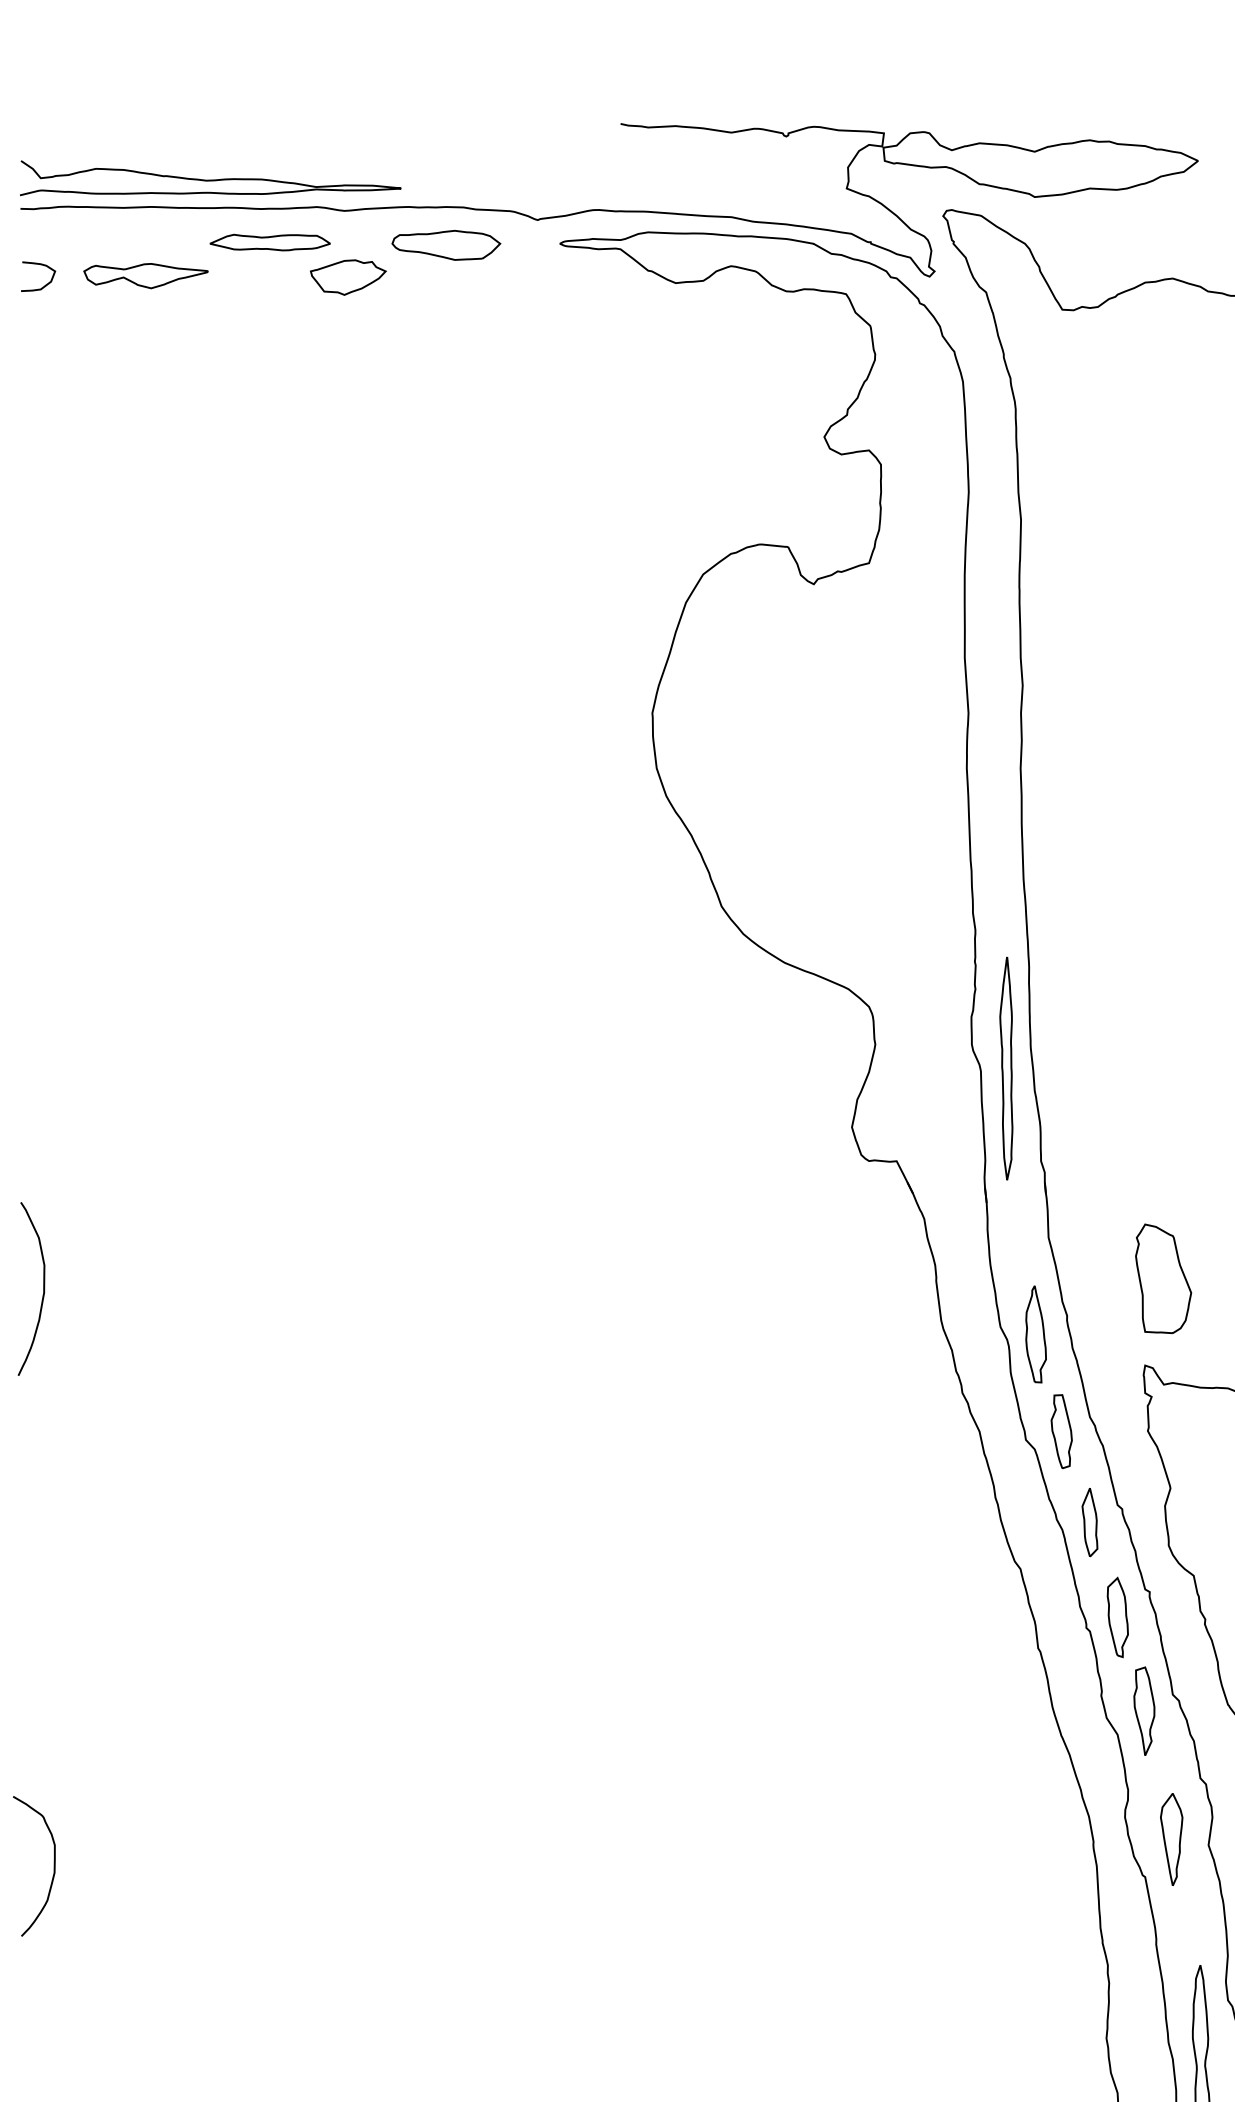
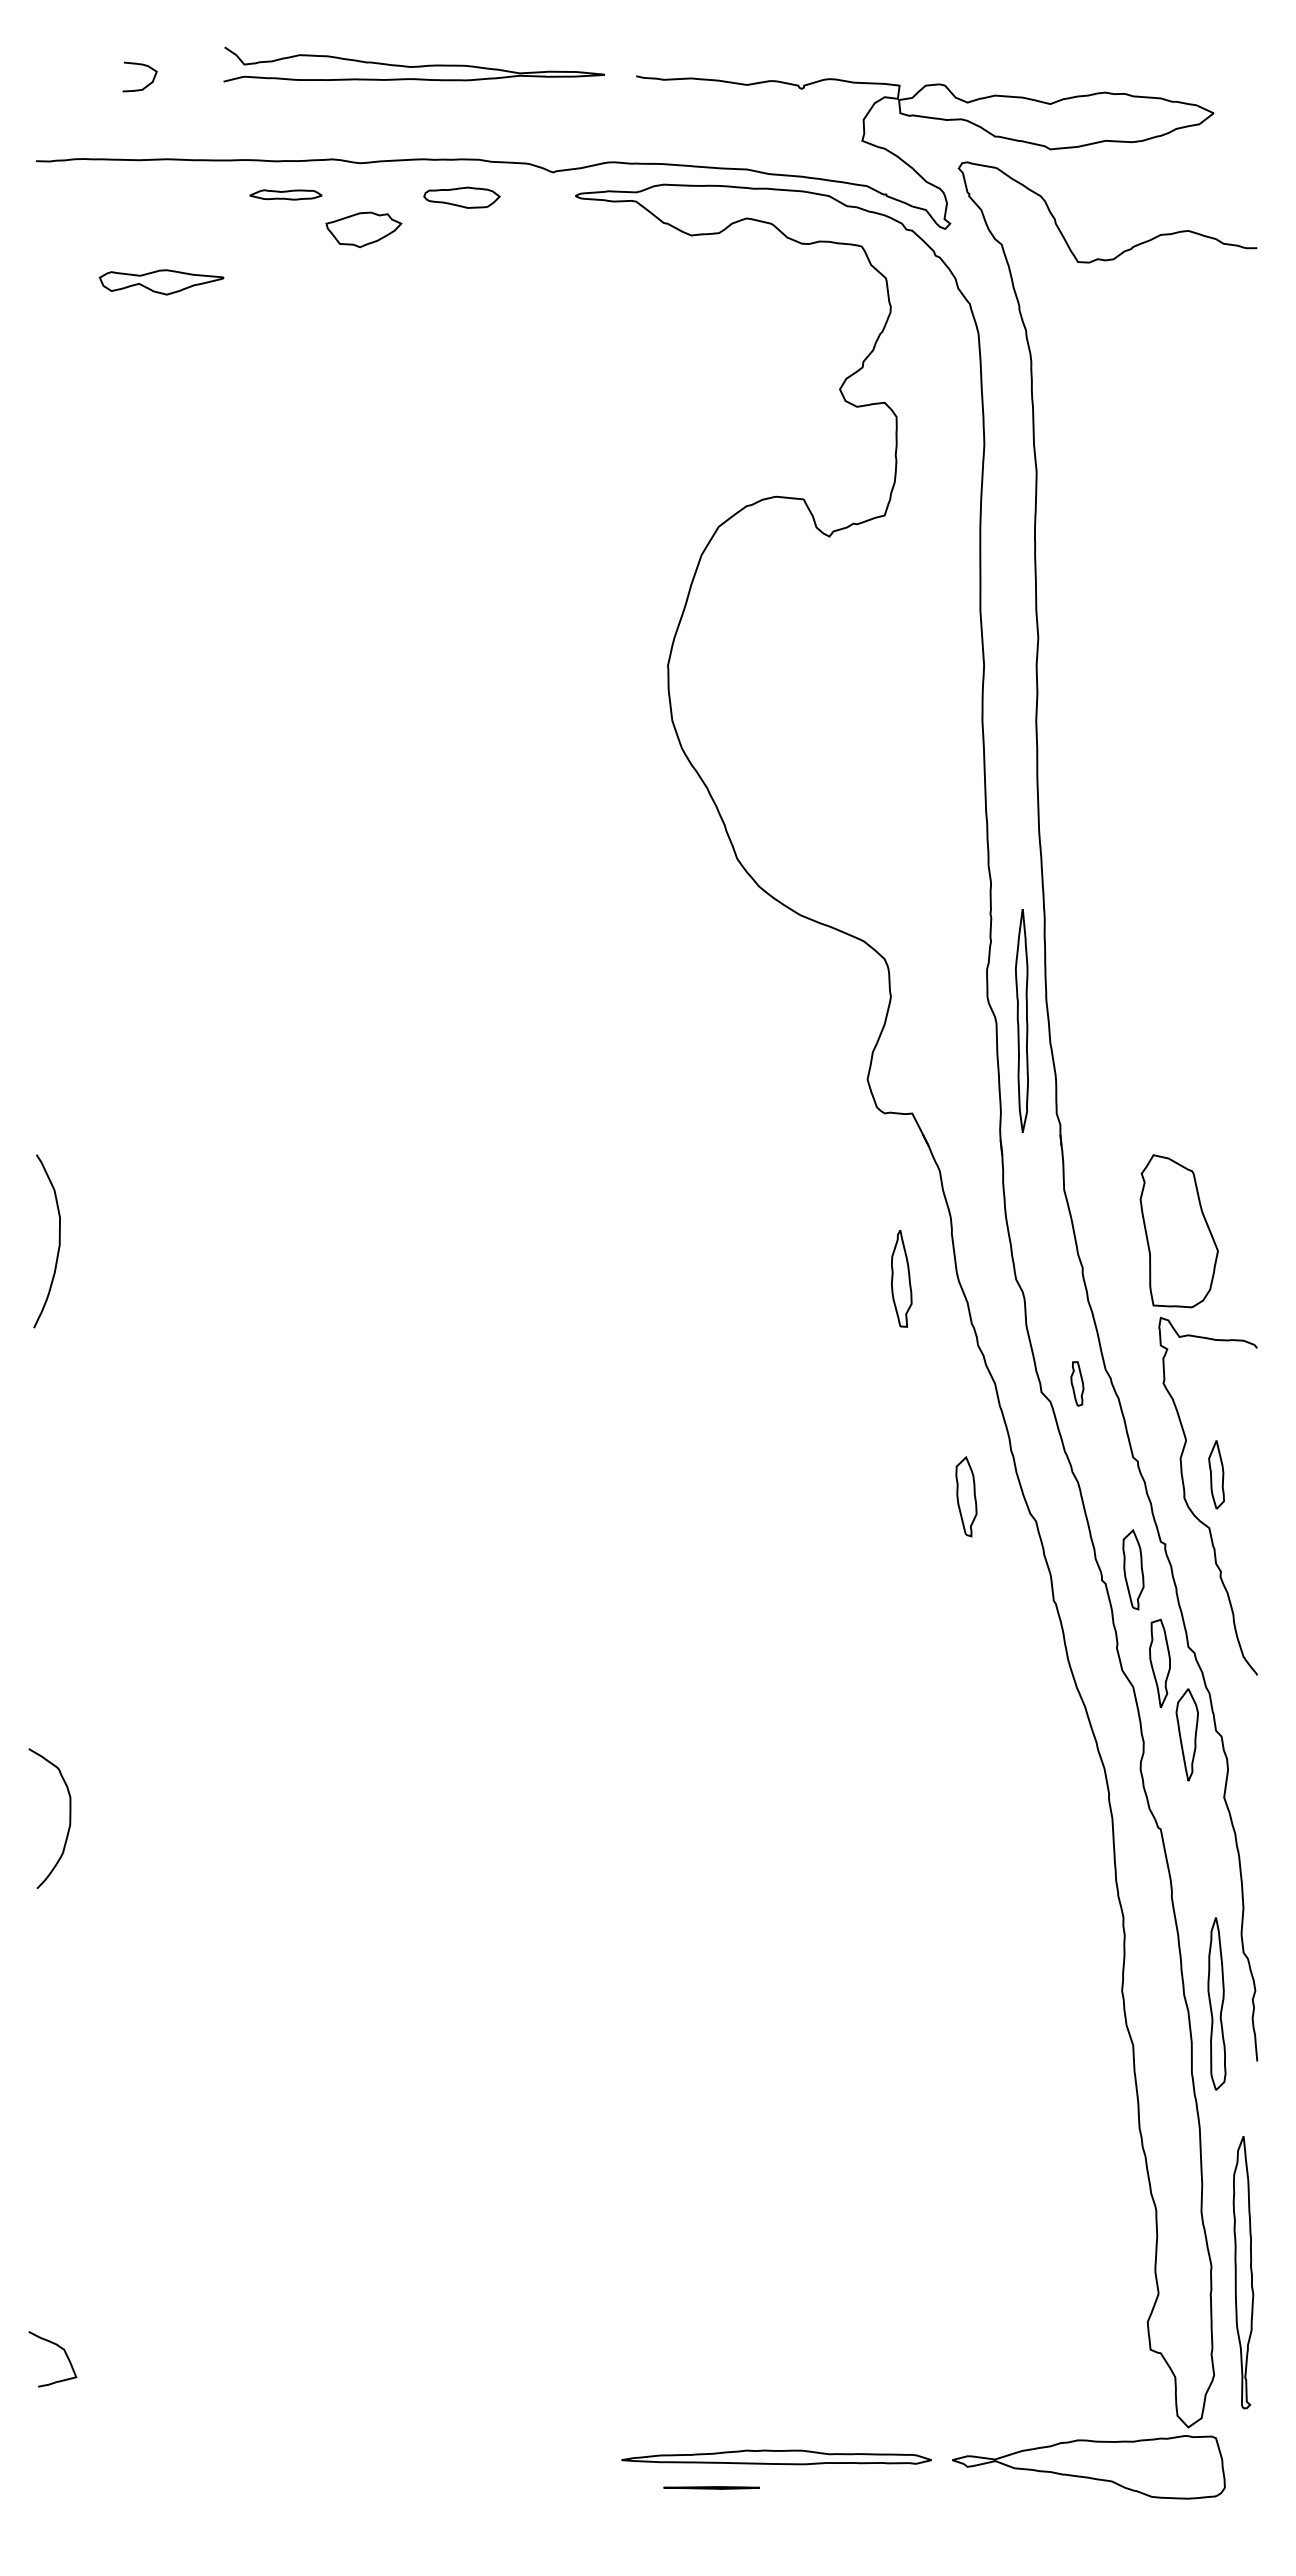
curve: (209, 180) -> (413, 66), moved
part: (269, 242) -> (285, 194), size x0.6
part: (445, 245) -> (461, 197), size x0.7
curve: (37, 265) -> (139, 65), moved
part: (145, 276) -> (161, 282), moved
part: (1162, 1278) -> (1178, 1230), size x1.4
part: (1035, 1334) -> (901, 1278), moved
part: (1061, 1431) -> (1077, 1383), size x0.6
part: (1089, 1522) -> (1216, 1474), moved
part: (950, 1544) -> (966, 1496), added
part: (1170, 1839) -> (1186, 1734), moved

